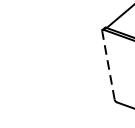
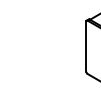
line: (108, 65) -> (86, 46), dashed -> solid

